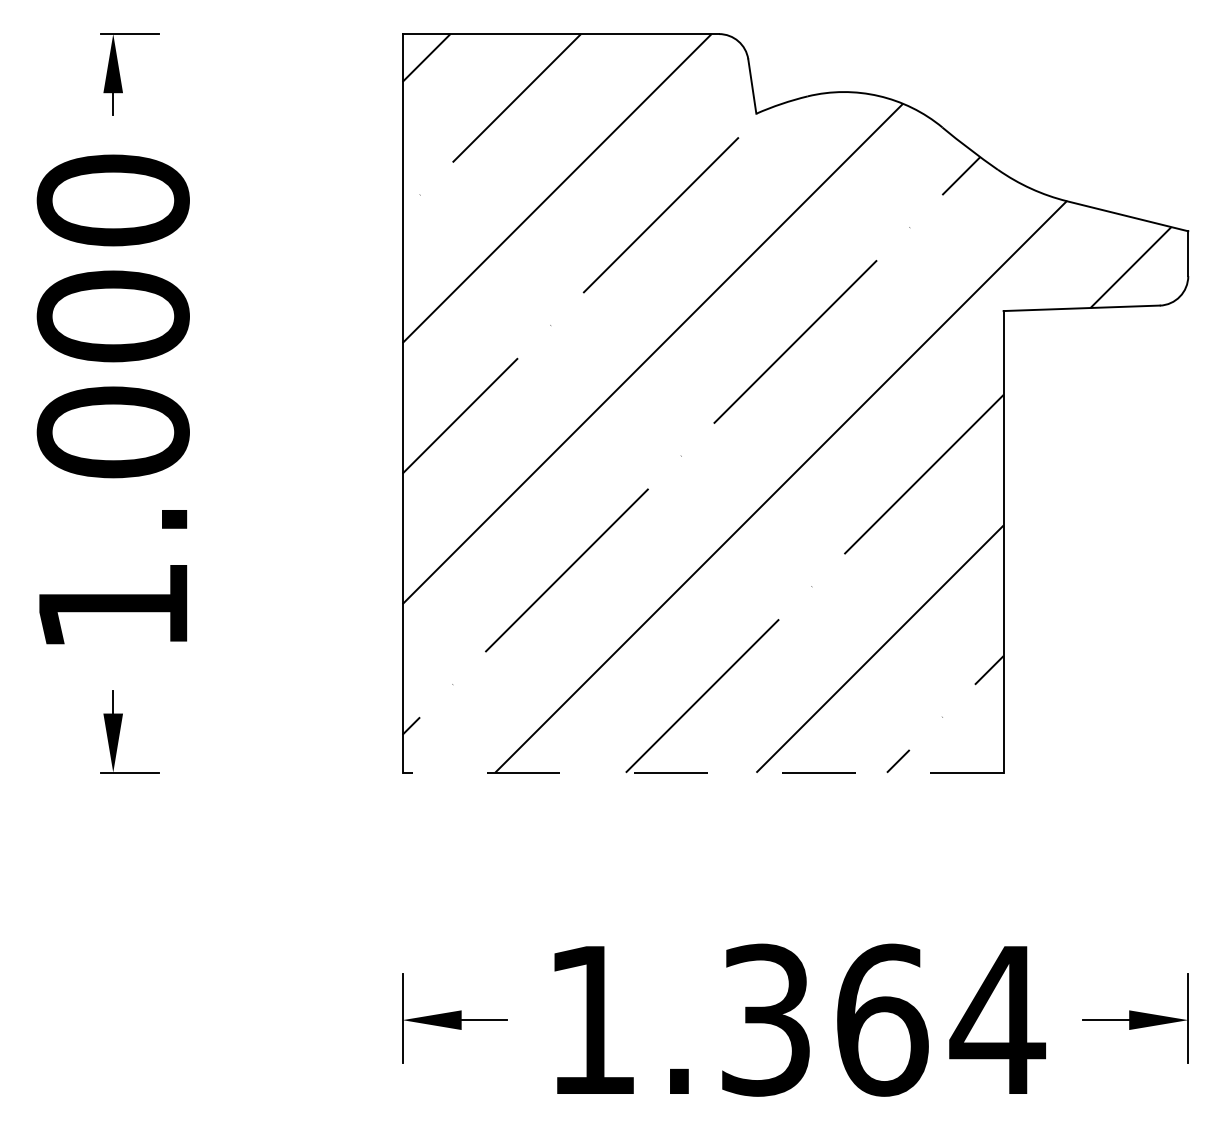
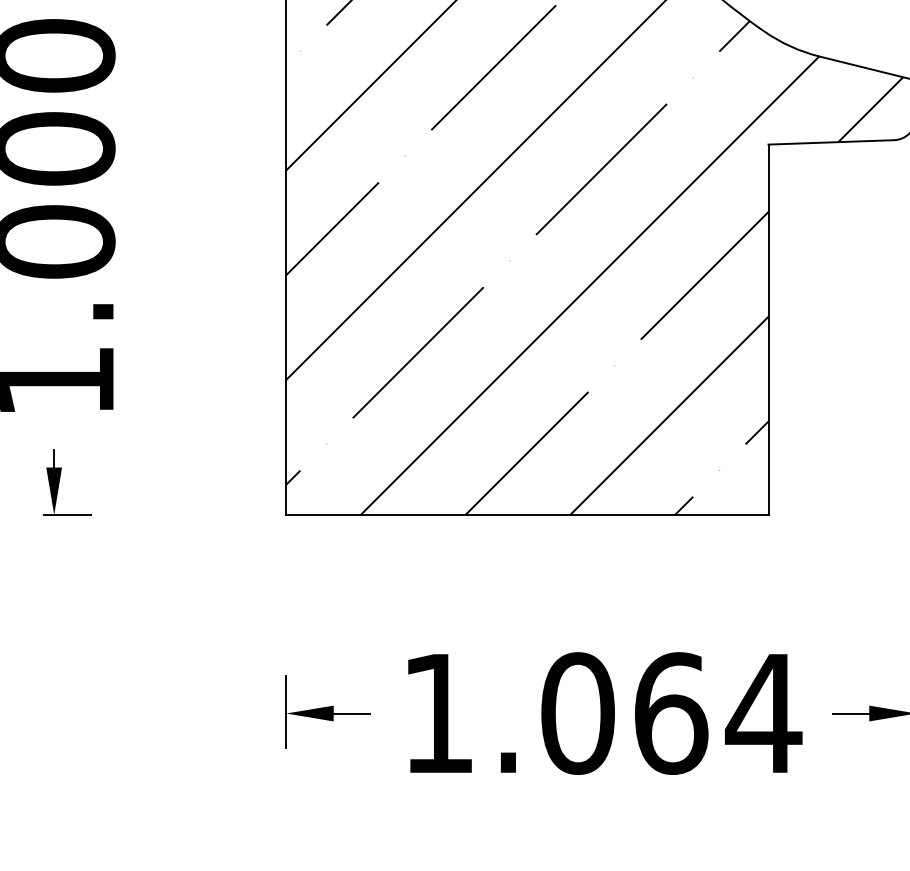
line: (703, 772) -> (527, 514), dashed -> solid
text: (766, 1019) -> (578, 712), 1.364 -> 1.064

